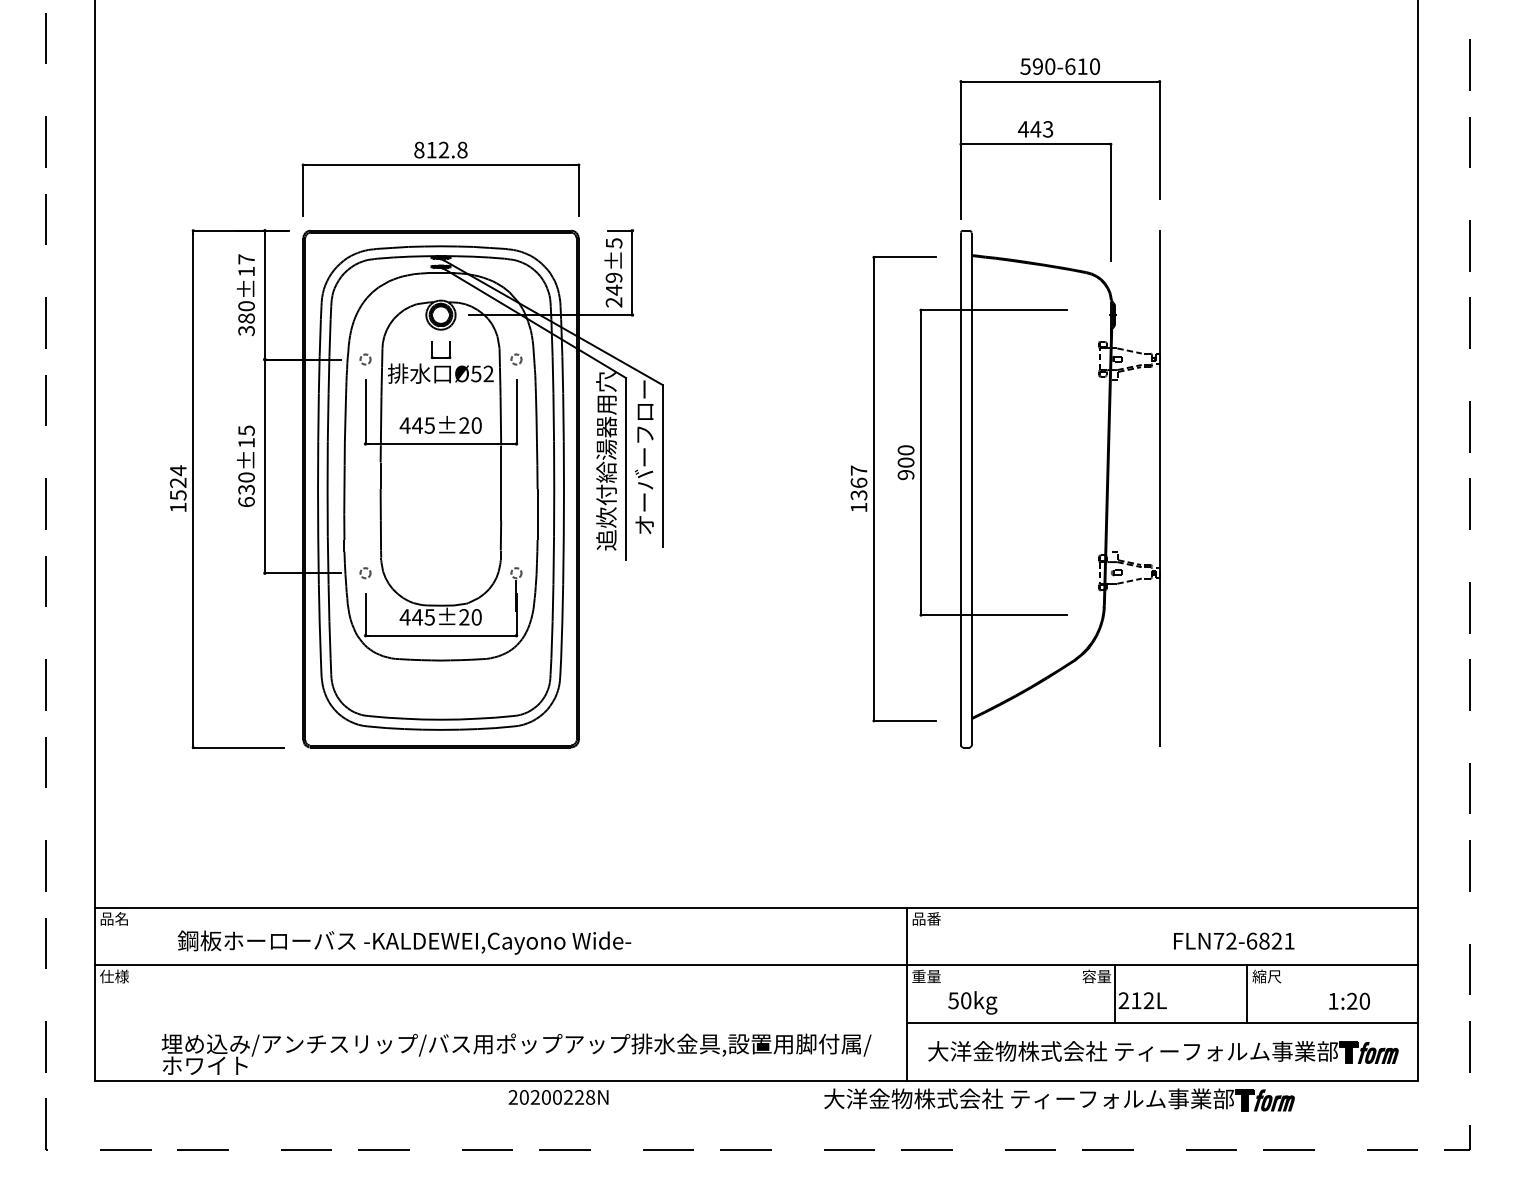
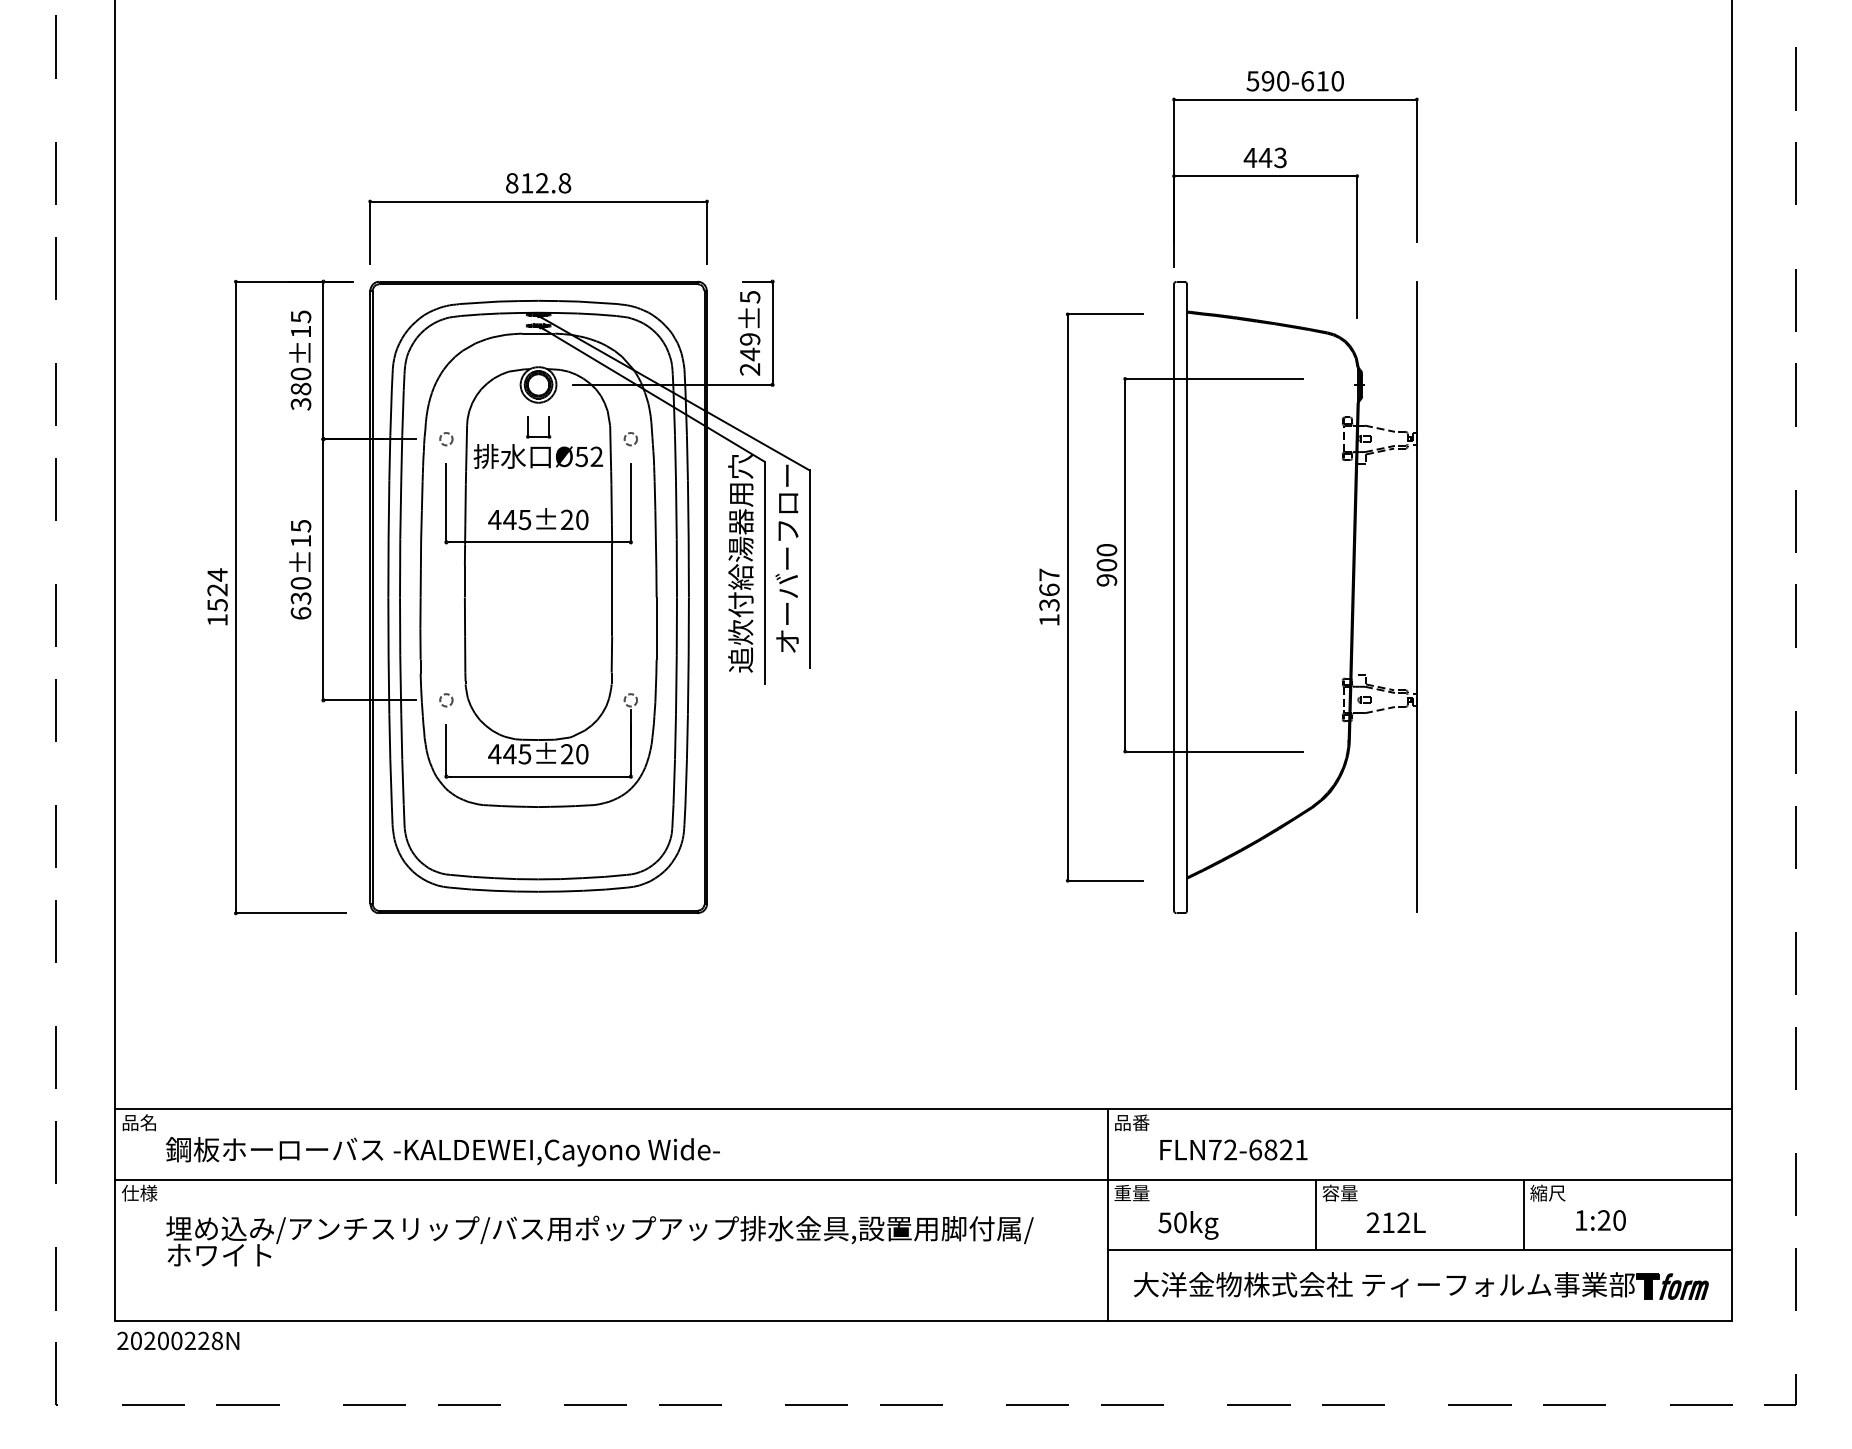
text: (246, 259) -> (301, 316), 380±17 -> 380±15
text: (1233, 940) -> (1233, 1149), moved
text: (404, 942) -> (442, 1151), moved
line: (1114, 993) -> (1315, 1214), moved
text: (1349, 1001) -> (1600, 1220), moved
text: (516, 1053) -> (599, 1240), moved
text: (558, 1097) -> (178, 1340), moved
part: (1059, 1099) -> (1294, 1343), removed

